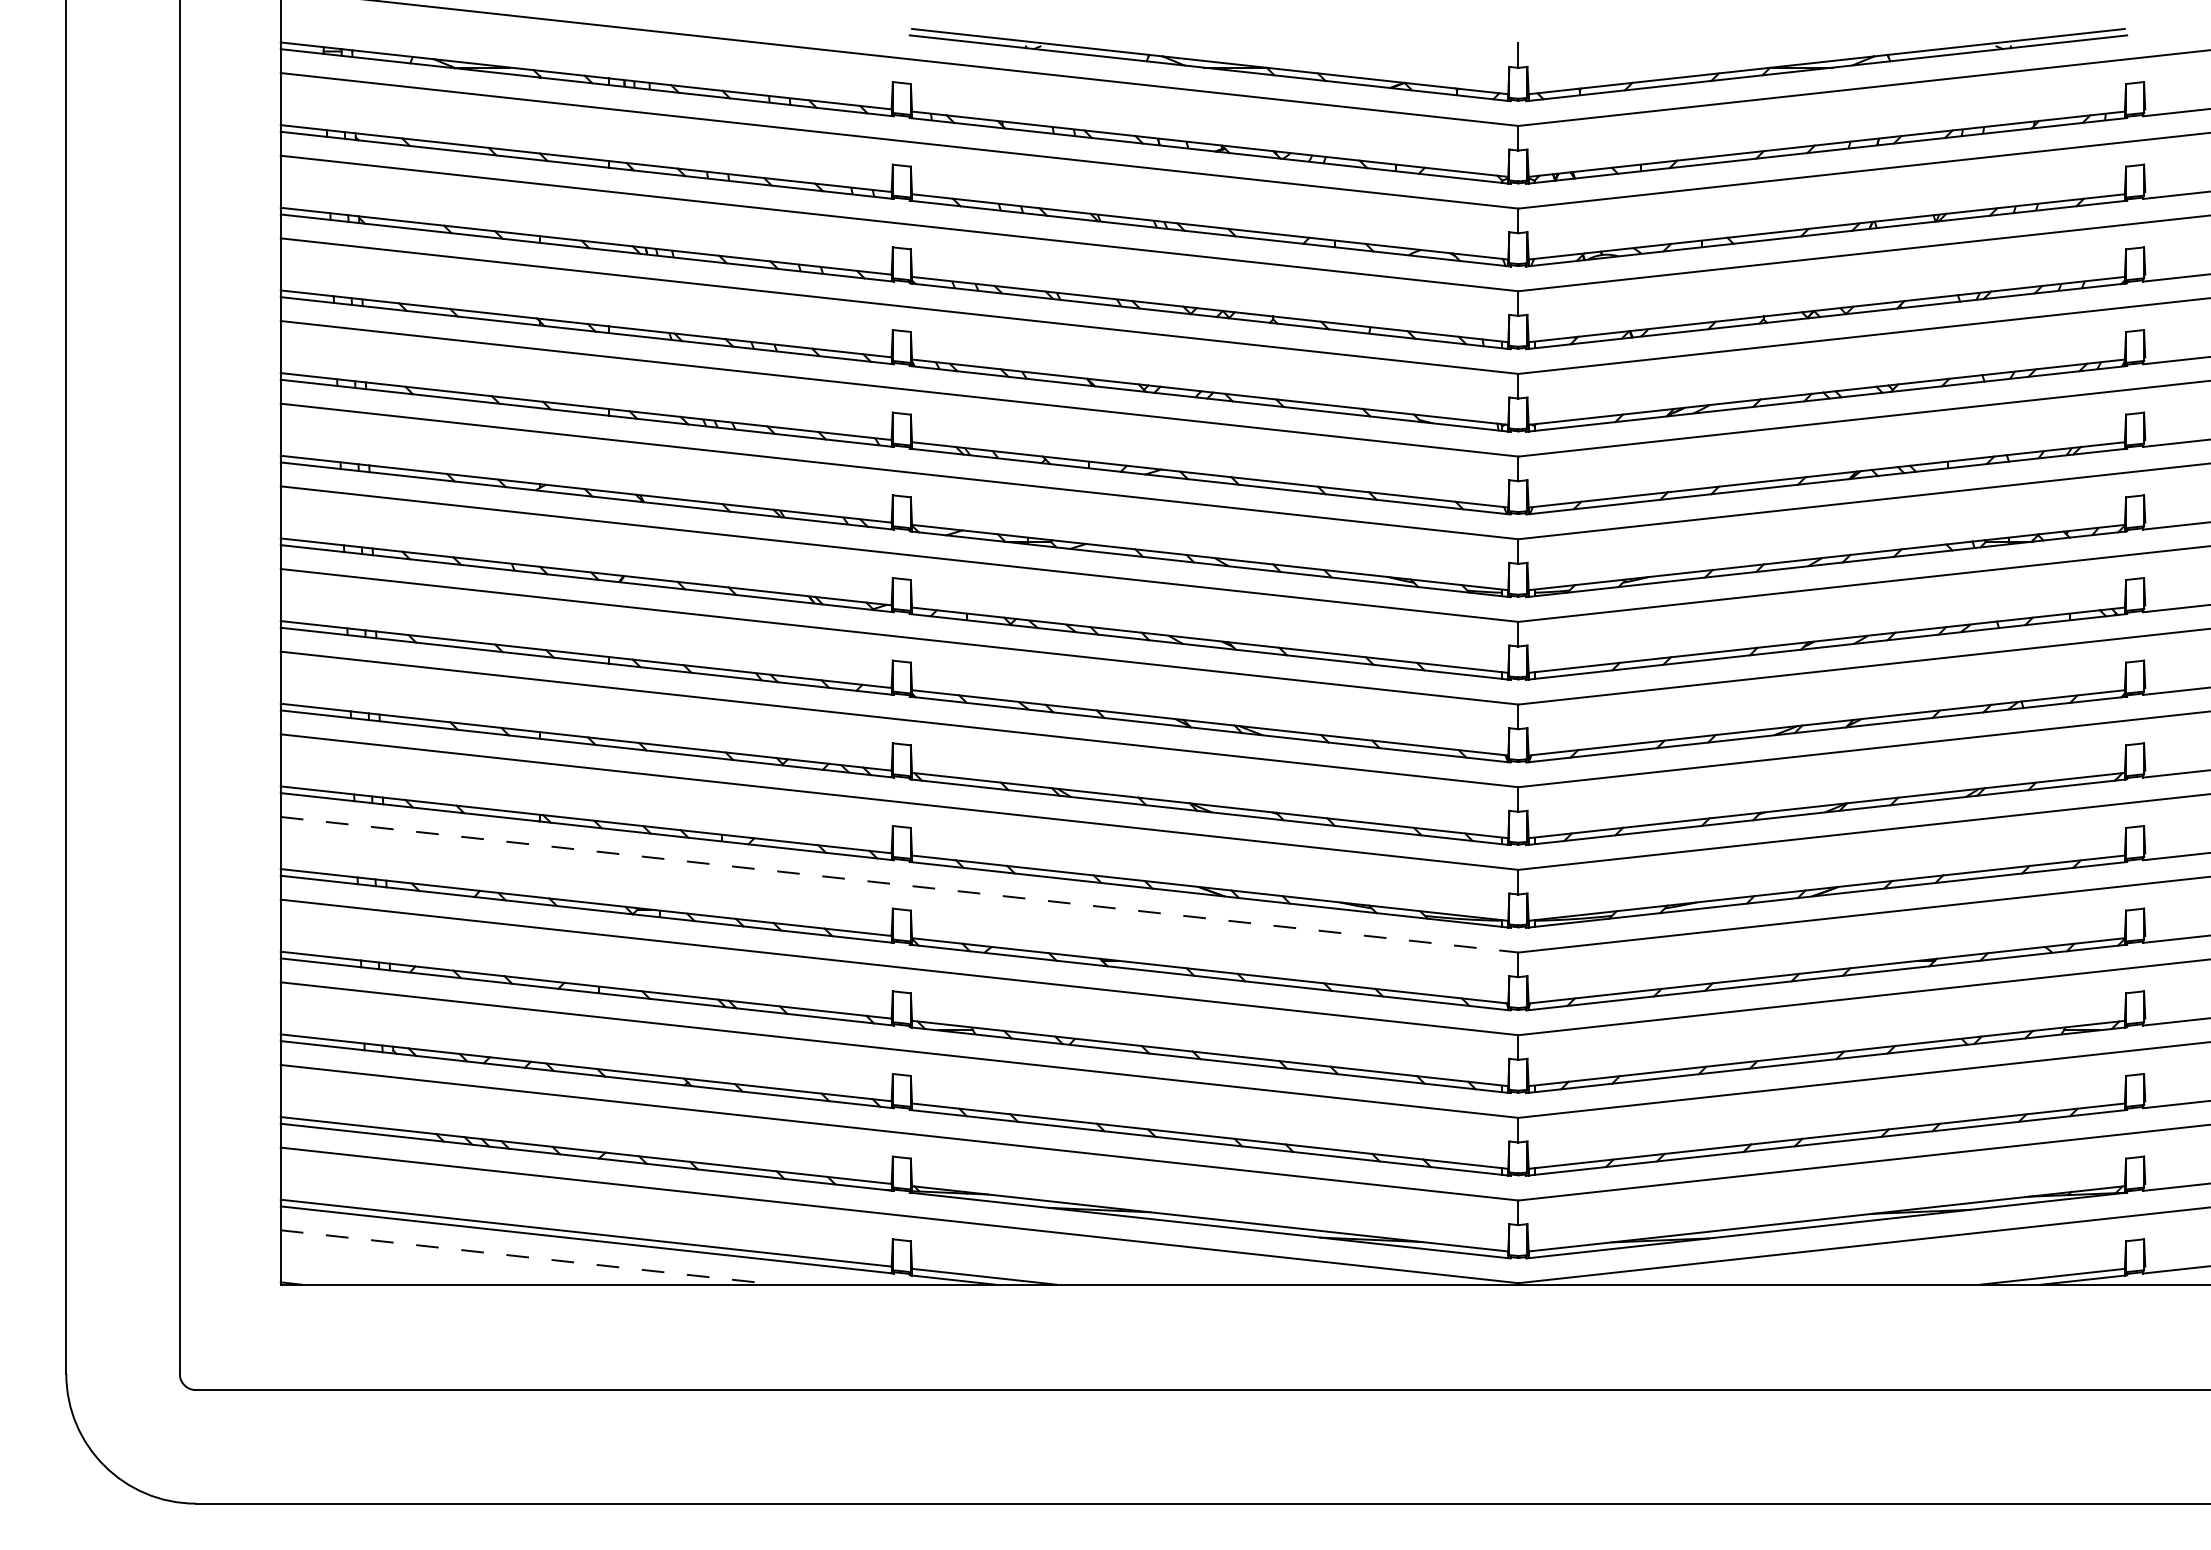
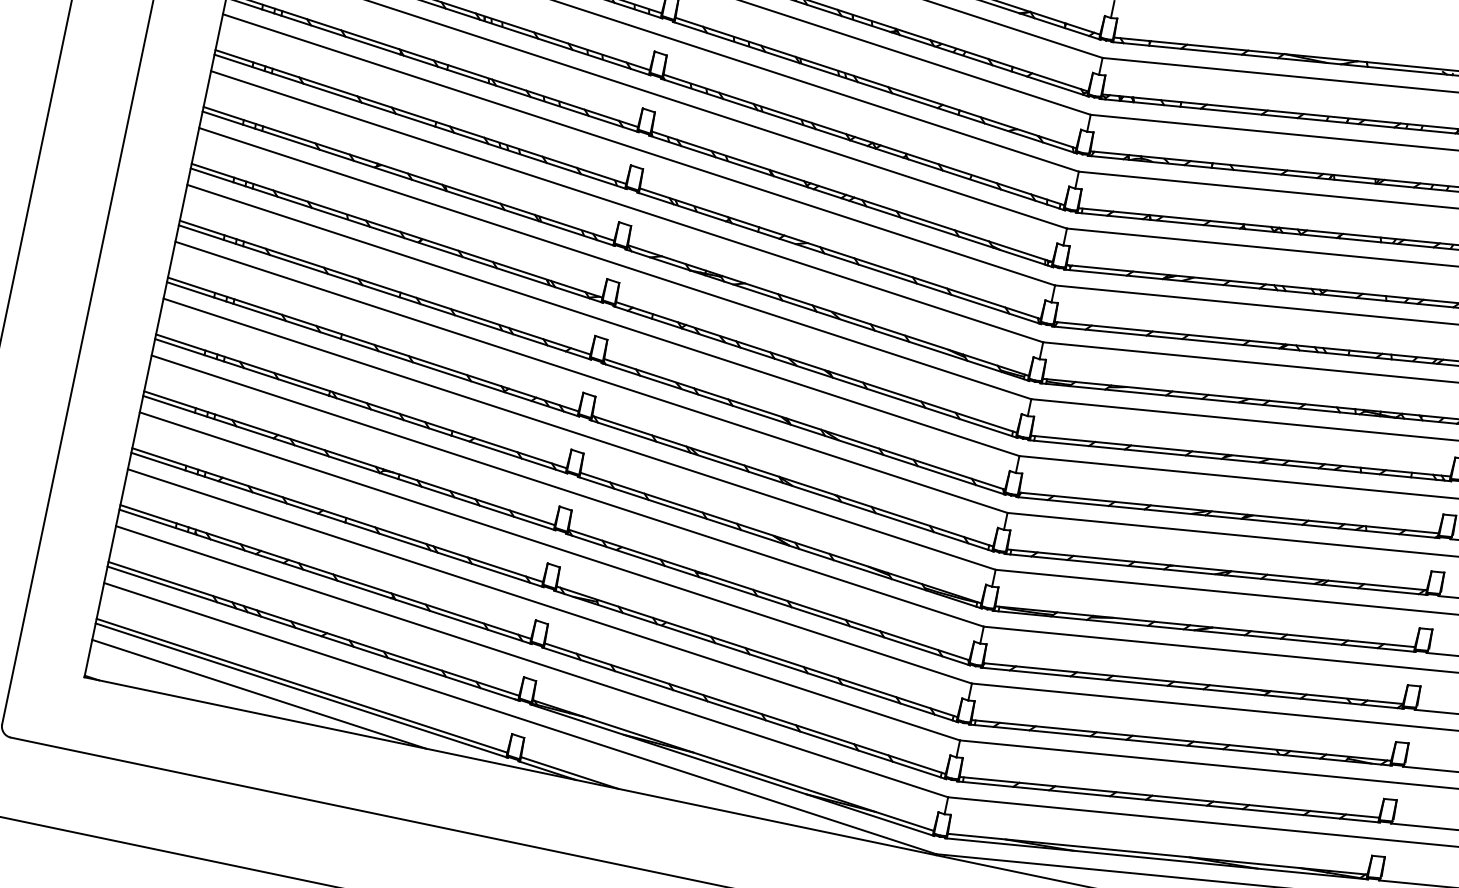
line: (899, 884) -> (567, 490), dashed -> solid
line: (529, 1257) -> (259, 694), dashed -> solid

